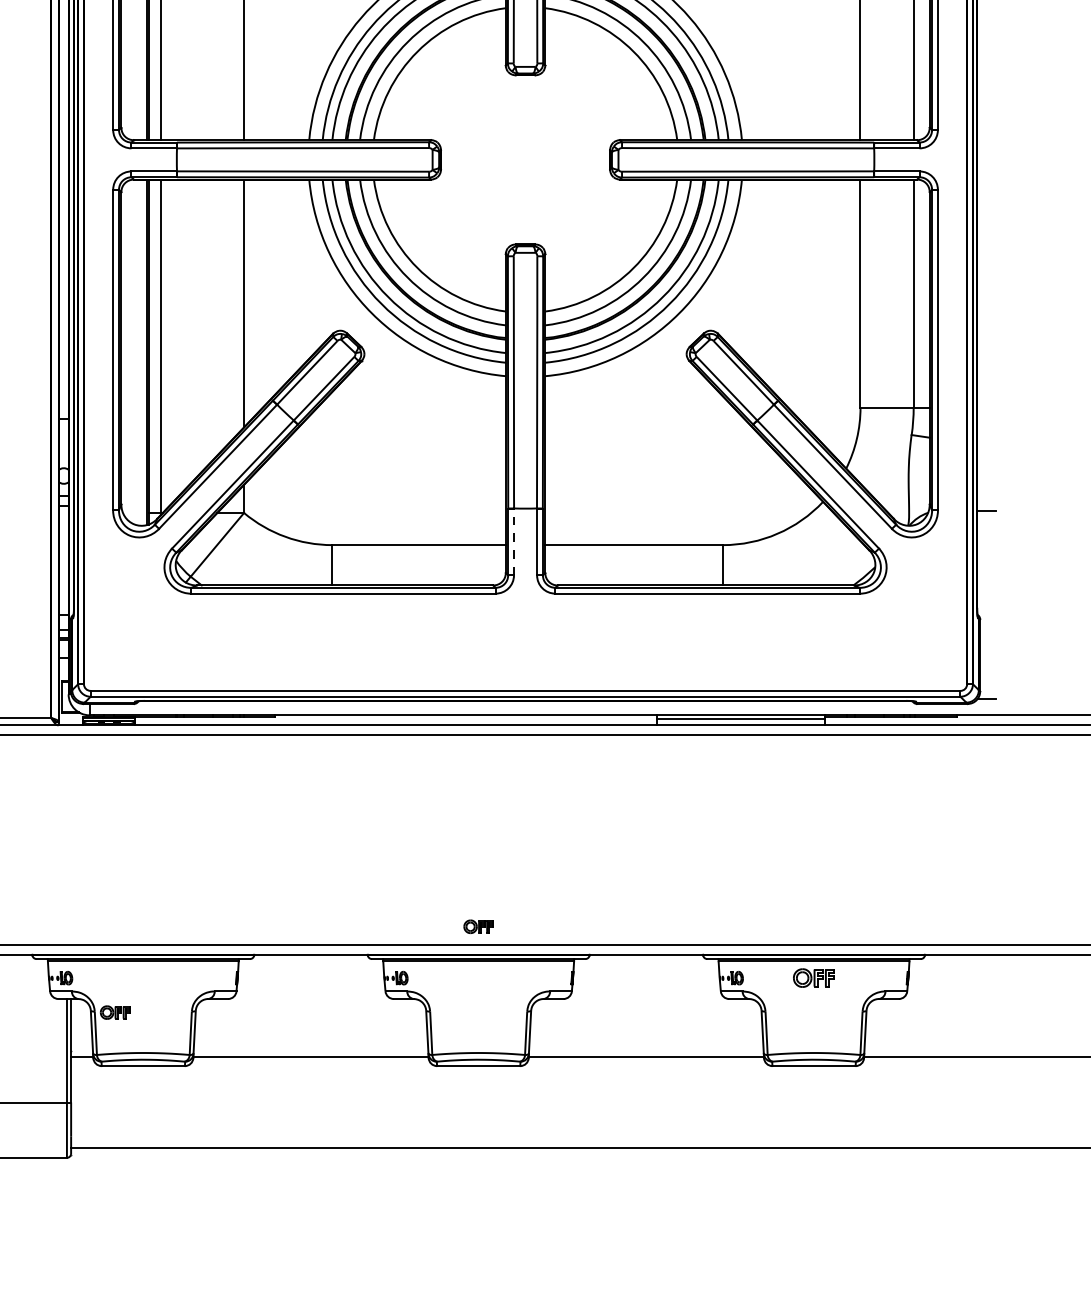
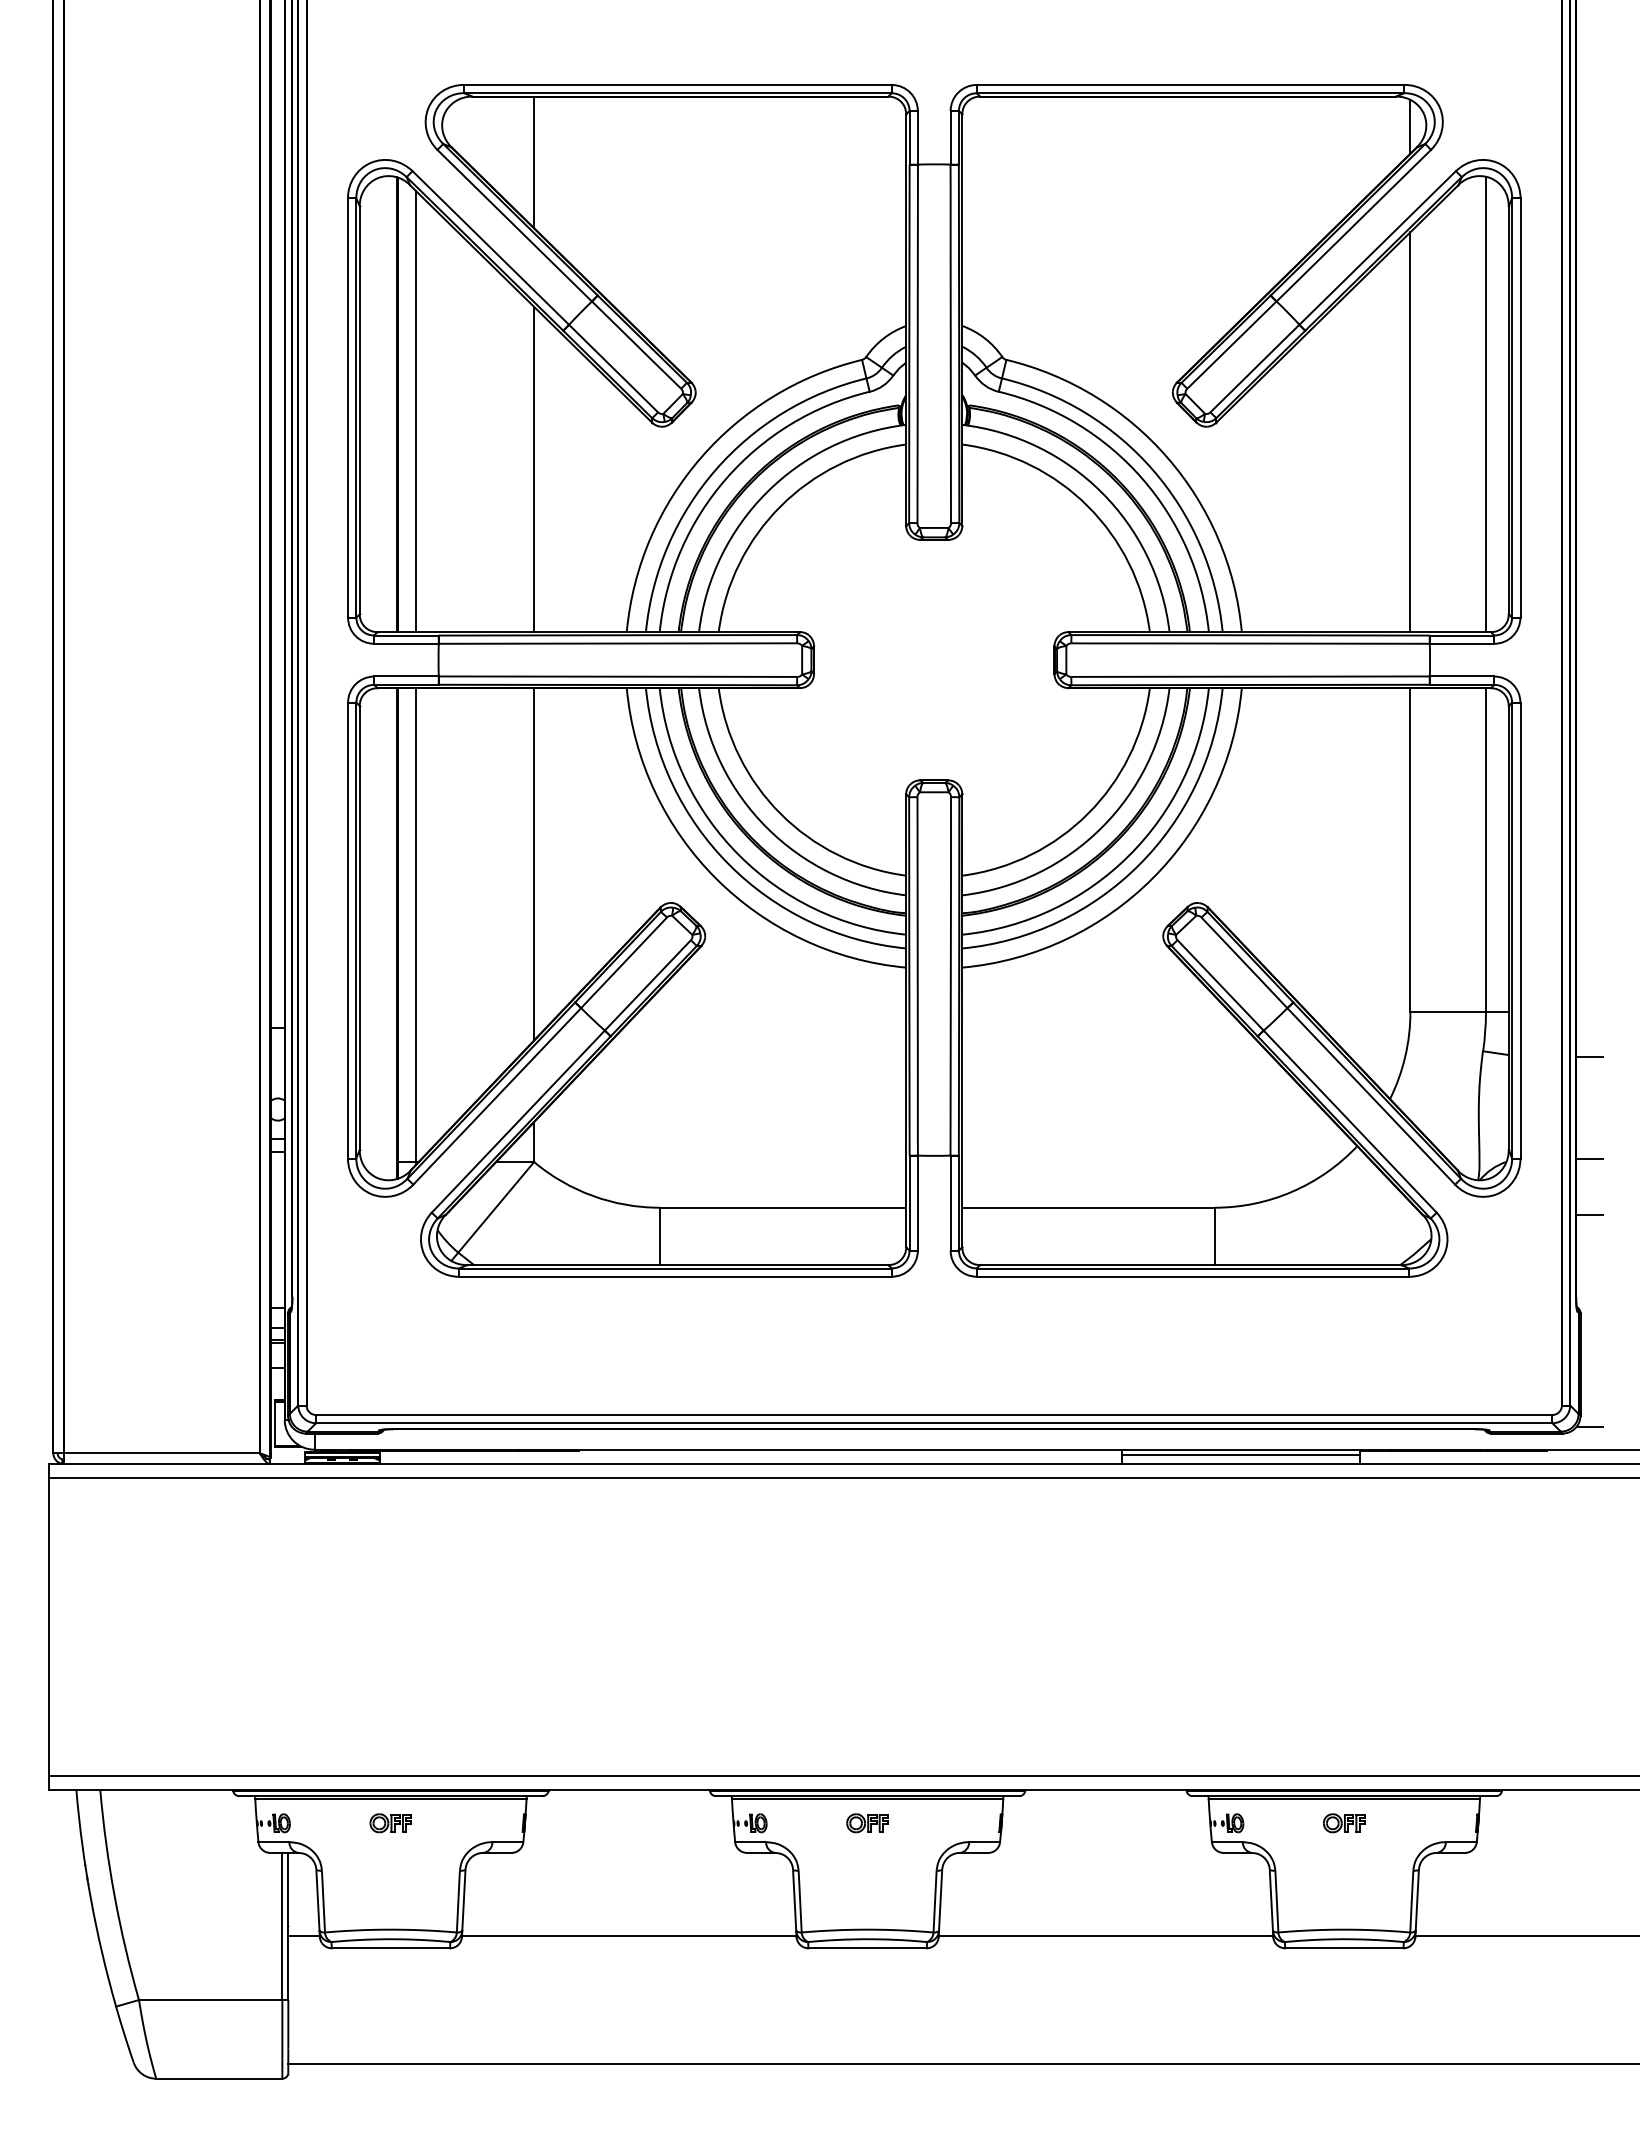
line: (986, 438) -> (1589, 1056), added
line: (513, 541) -> (917, 1202), dashed -> solid
line: (986, 550) -> (1589, 1215), added
part: (478, 926) -> (867, 1823), moved
part: (814, 978) -> (1344, 1823), size x0.71
part: (114, 1012) -> (390, 1823), moved

